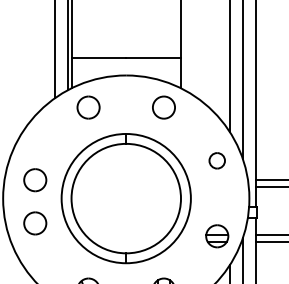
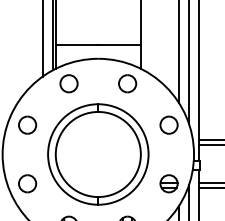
part: (216, 160) -> (168, 124), size x1.43
part: (35, 179) -> (27, 124), moved
part: (35, 223) -> (27, 183), moved

